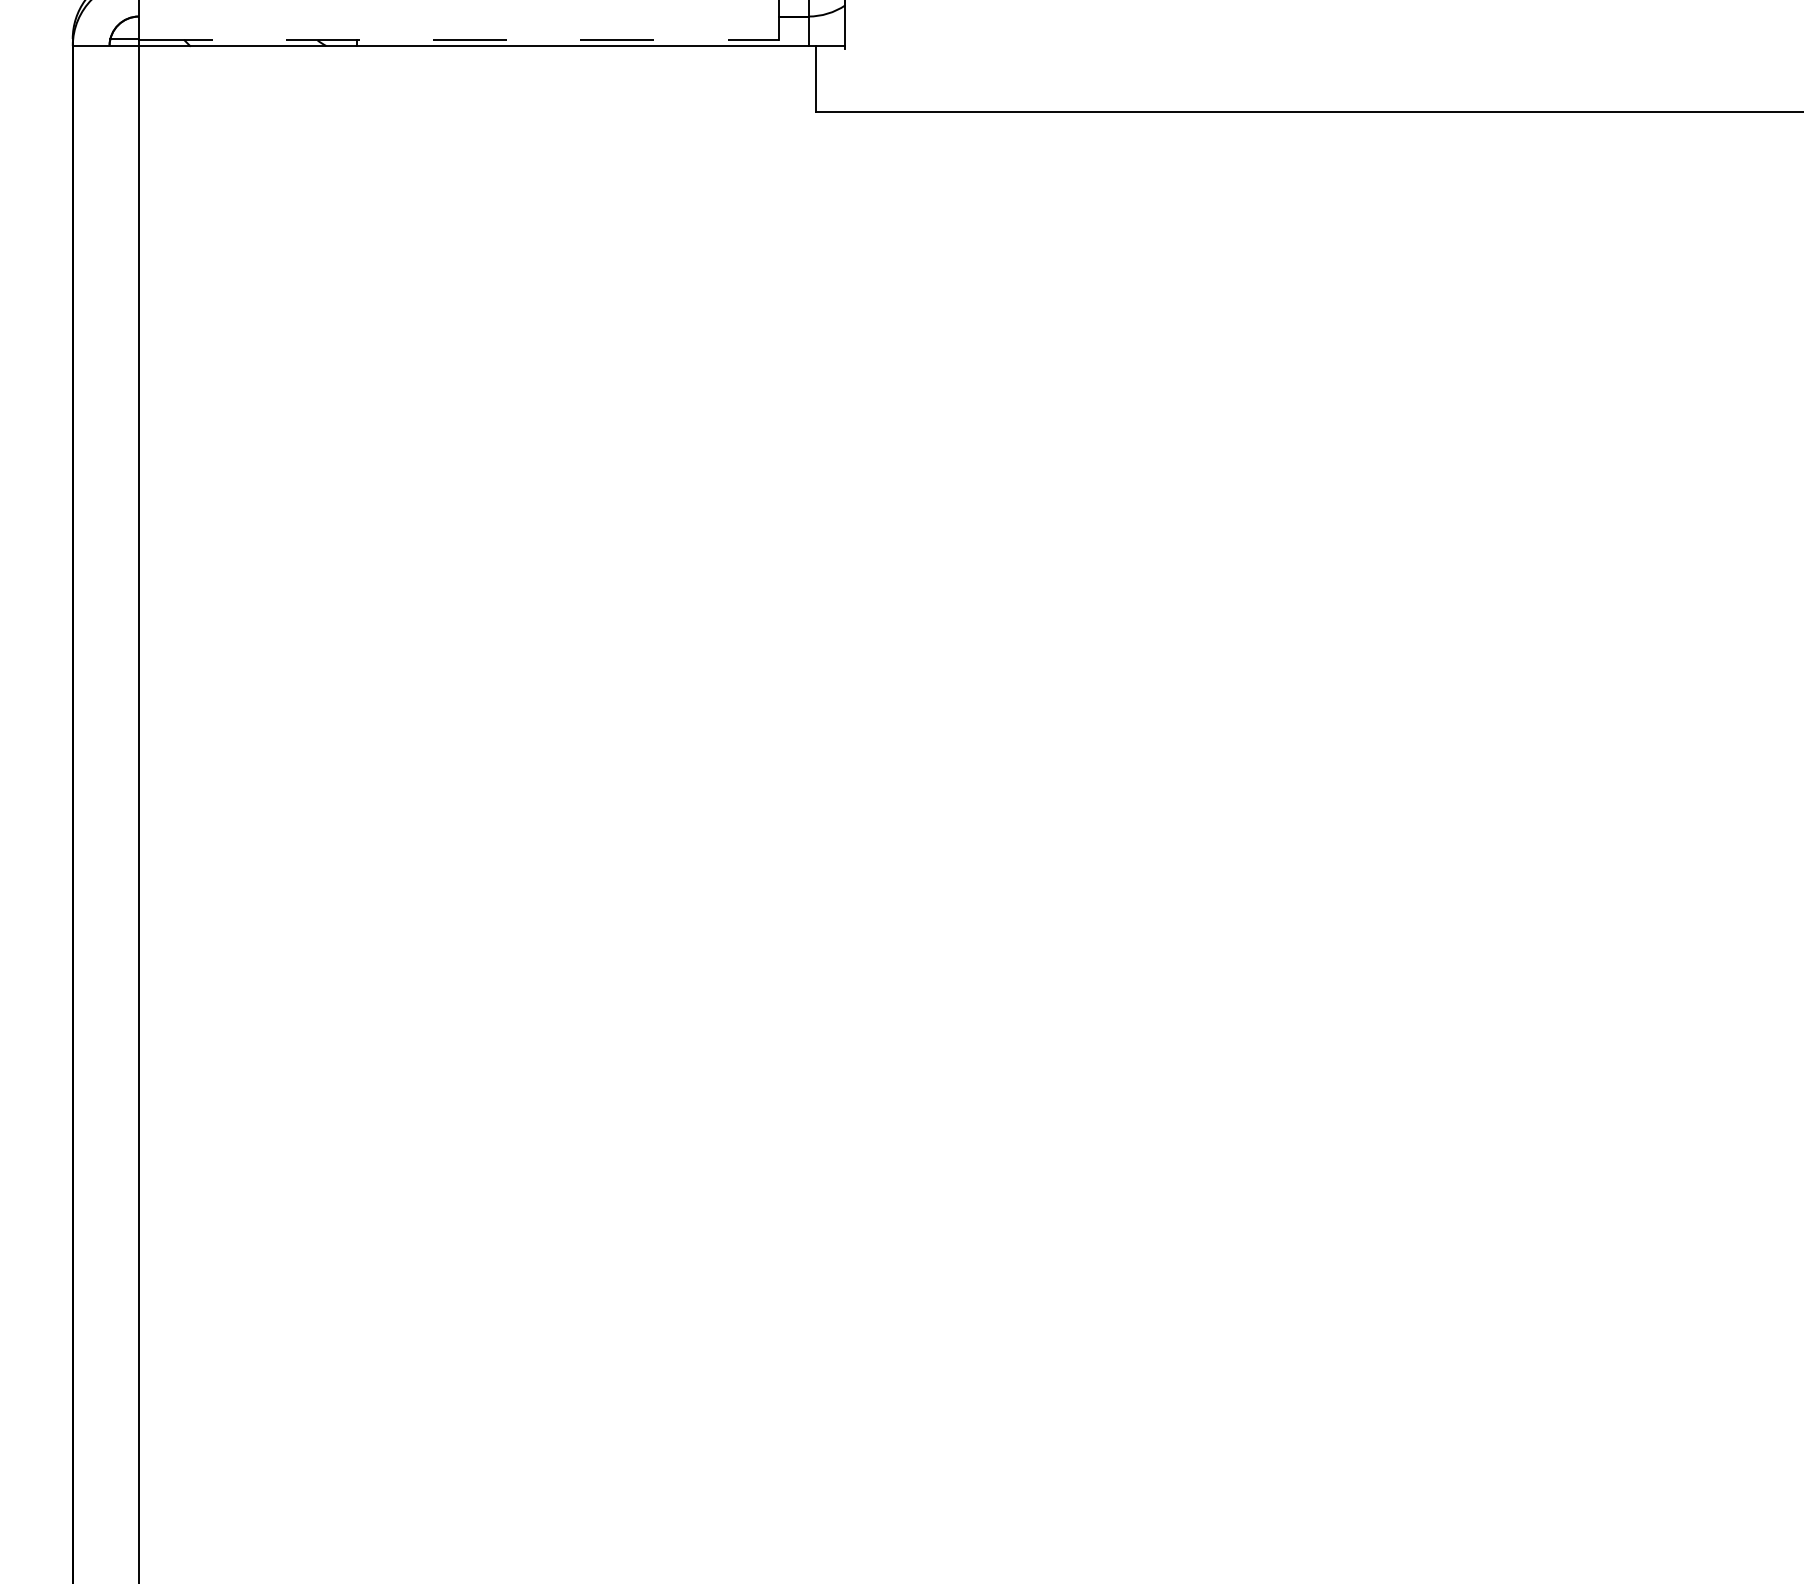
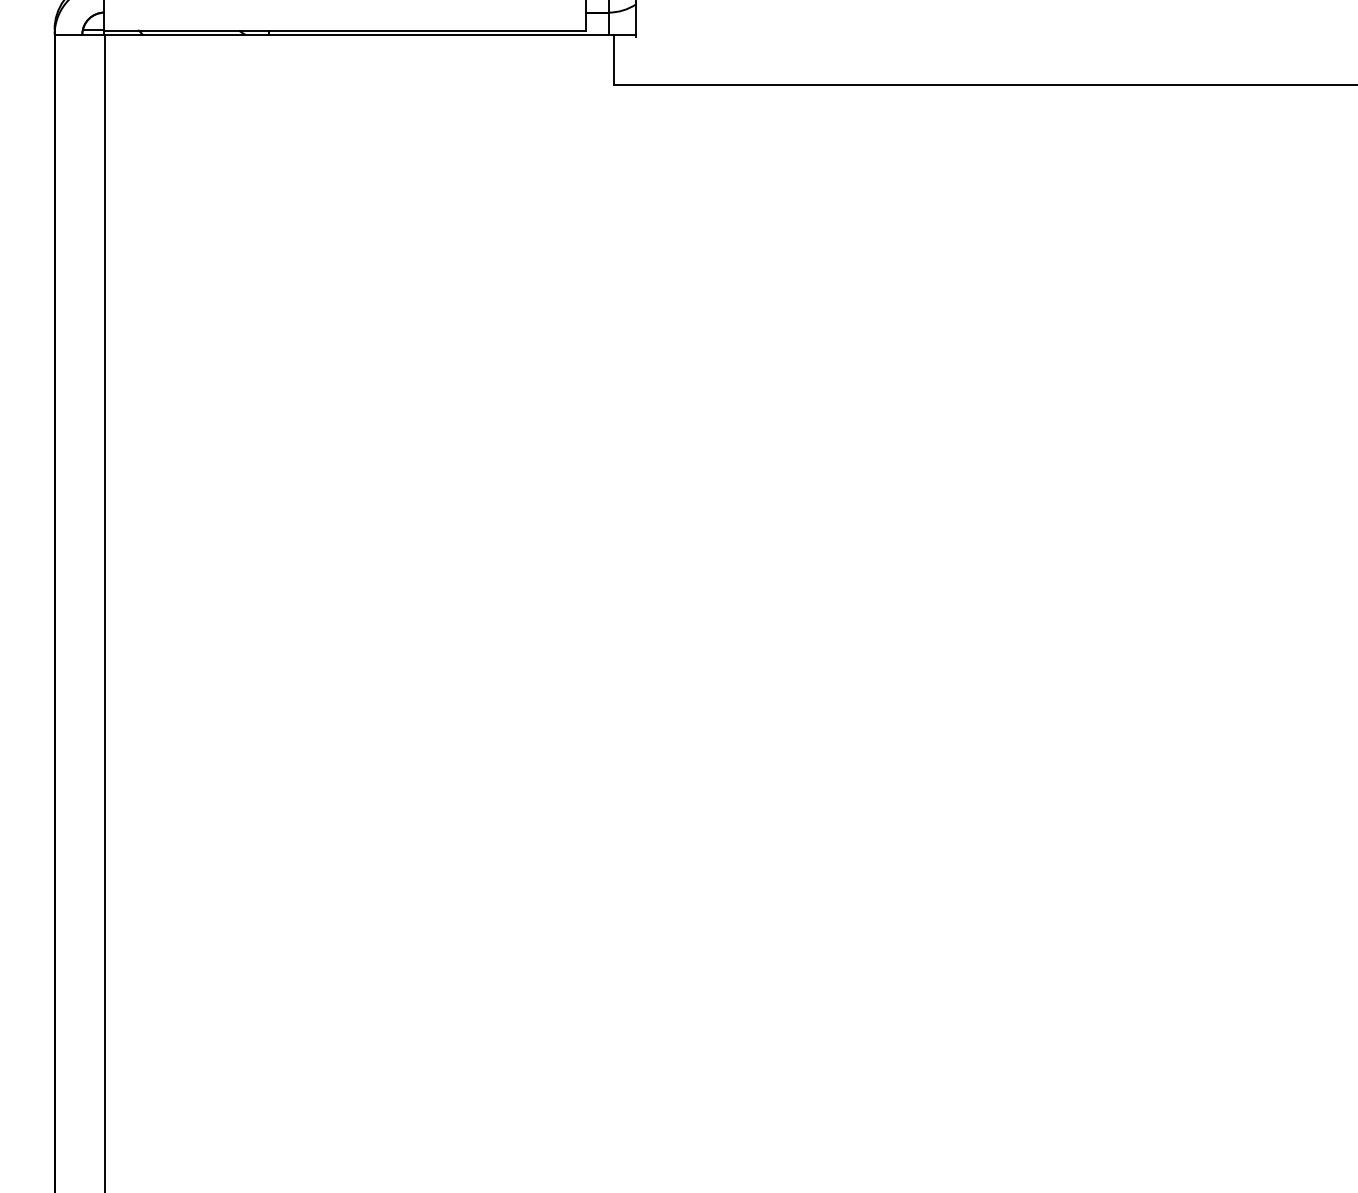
line: (459, 40) -> (345, 30), dashed -> solid

